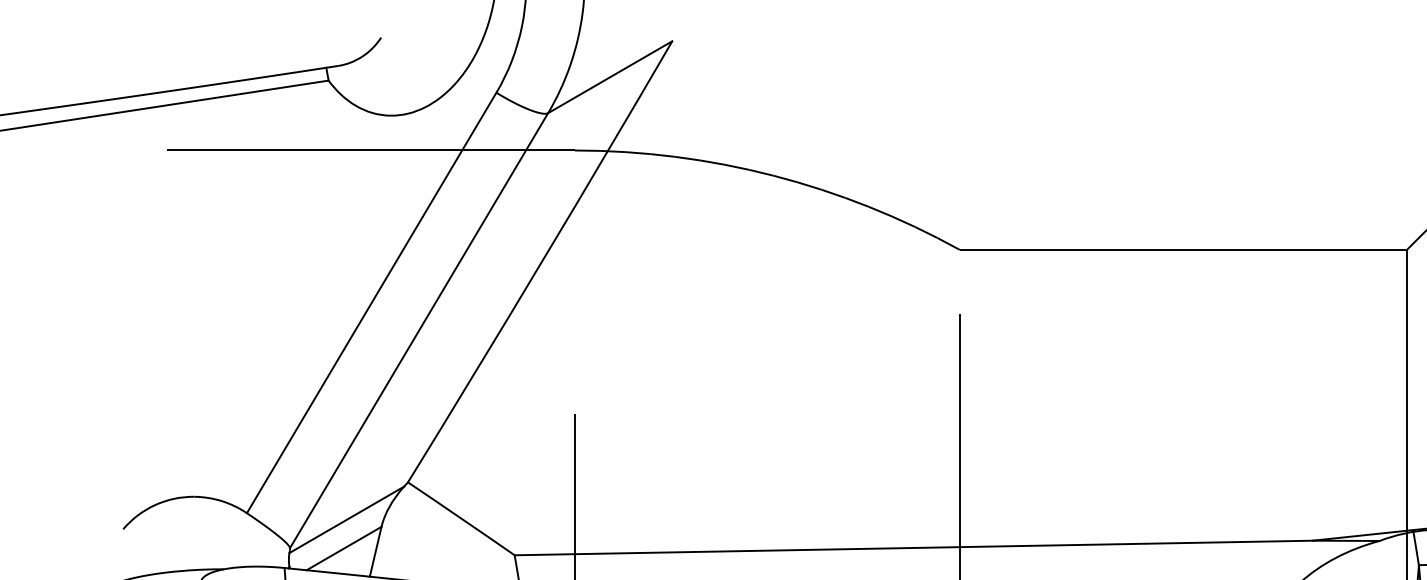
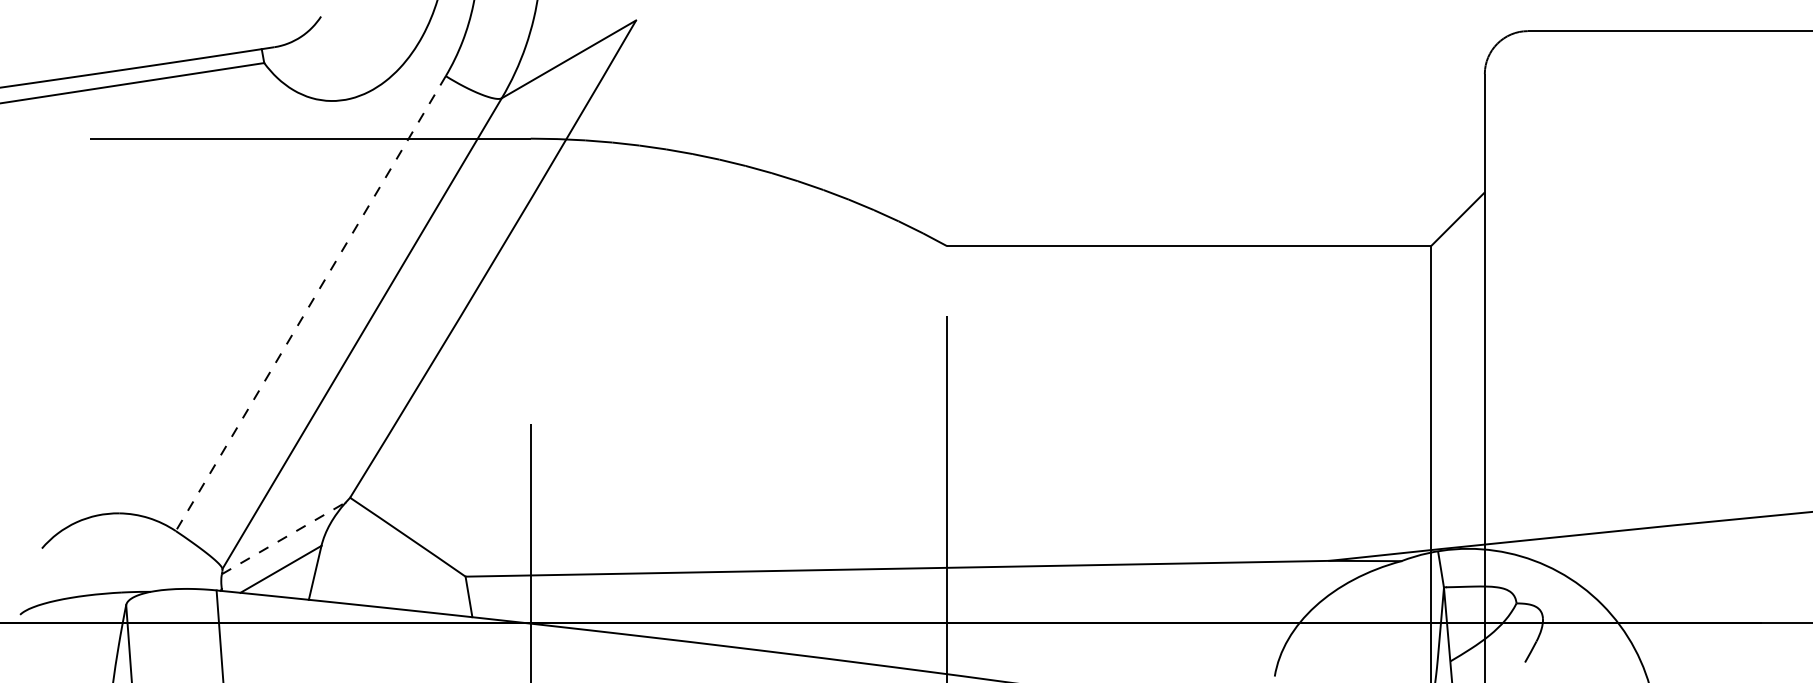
line: (371, 302) -> (310, 303), solid -> dashed
line: (346, 520) -> (283, 538), solid -> dashed

